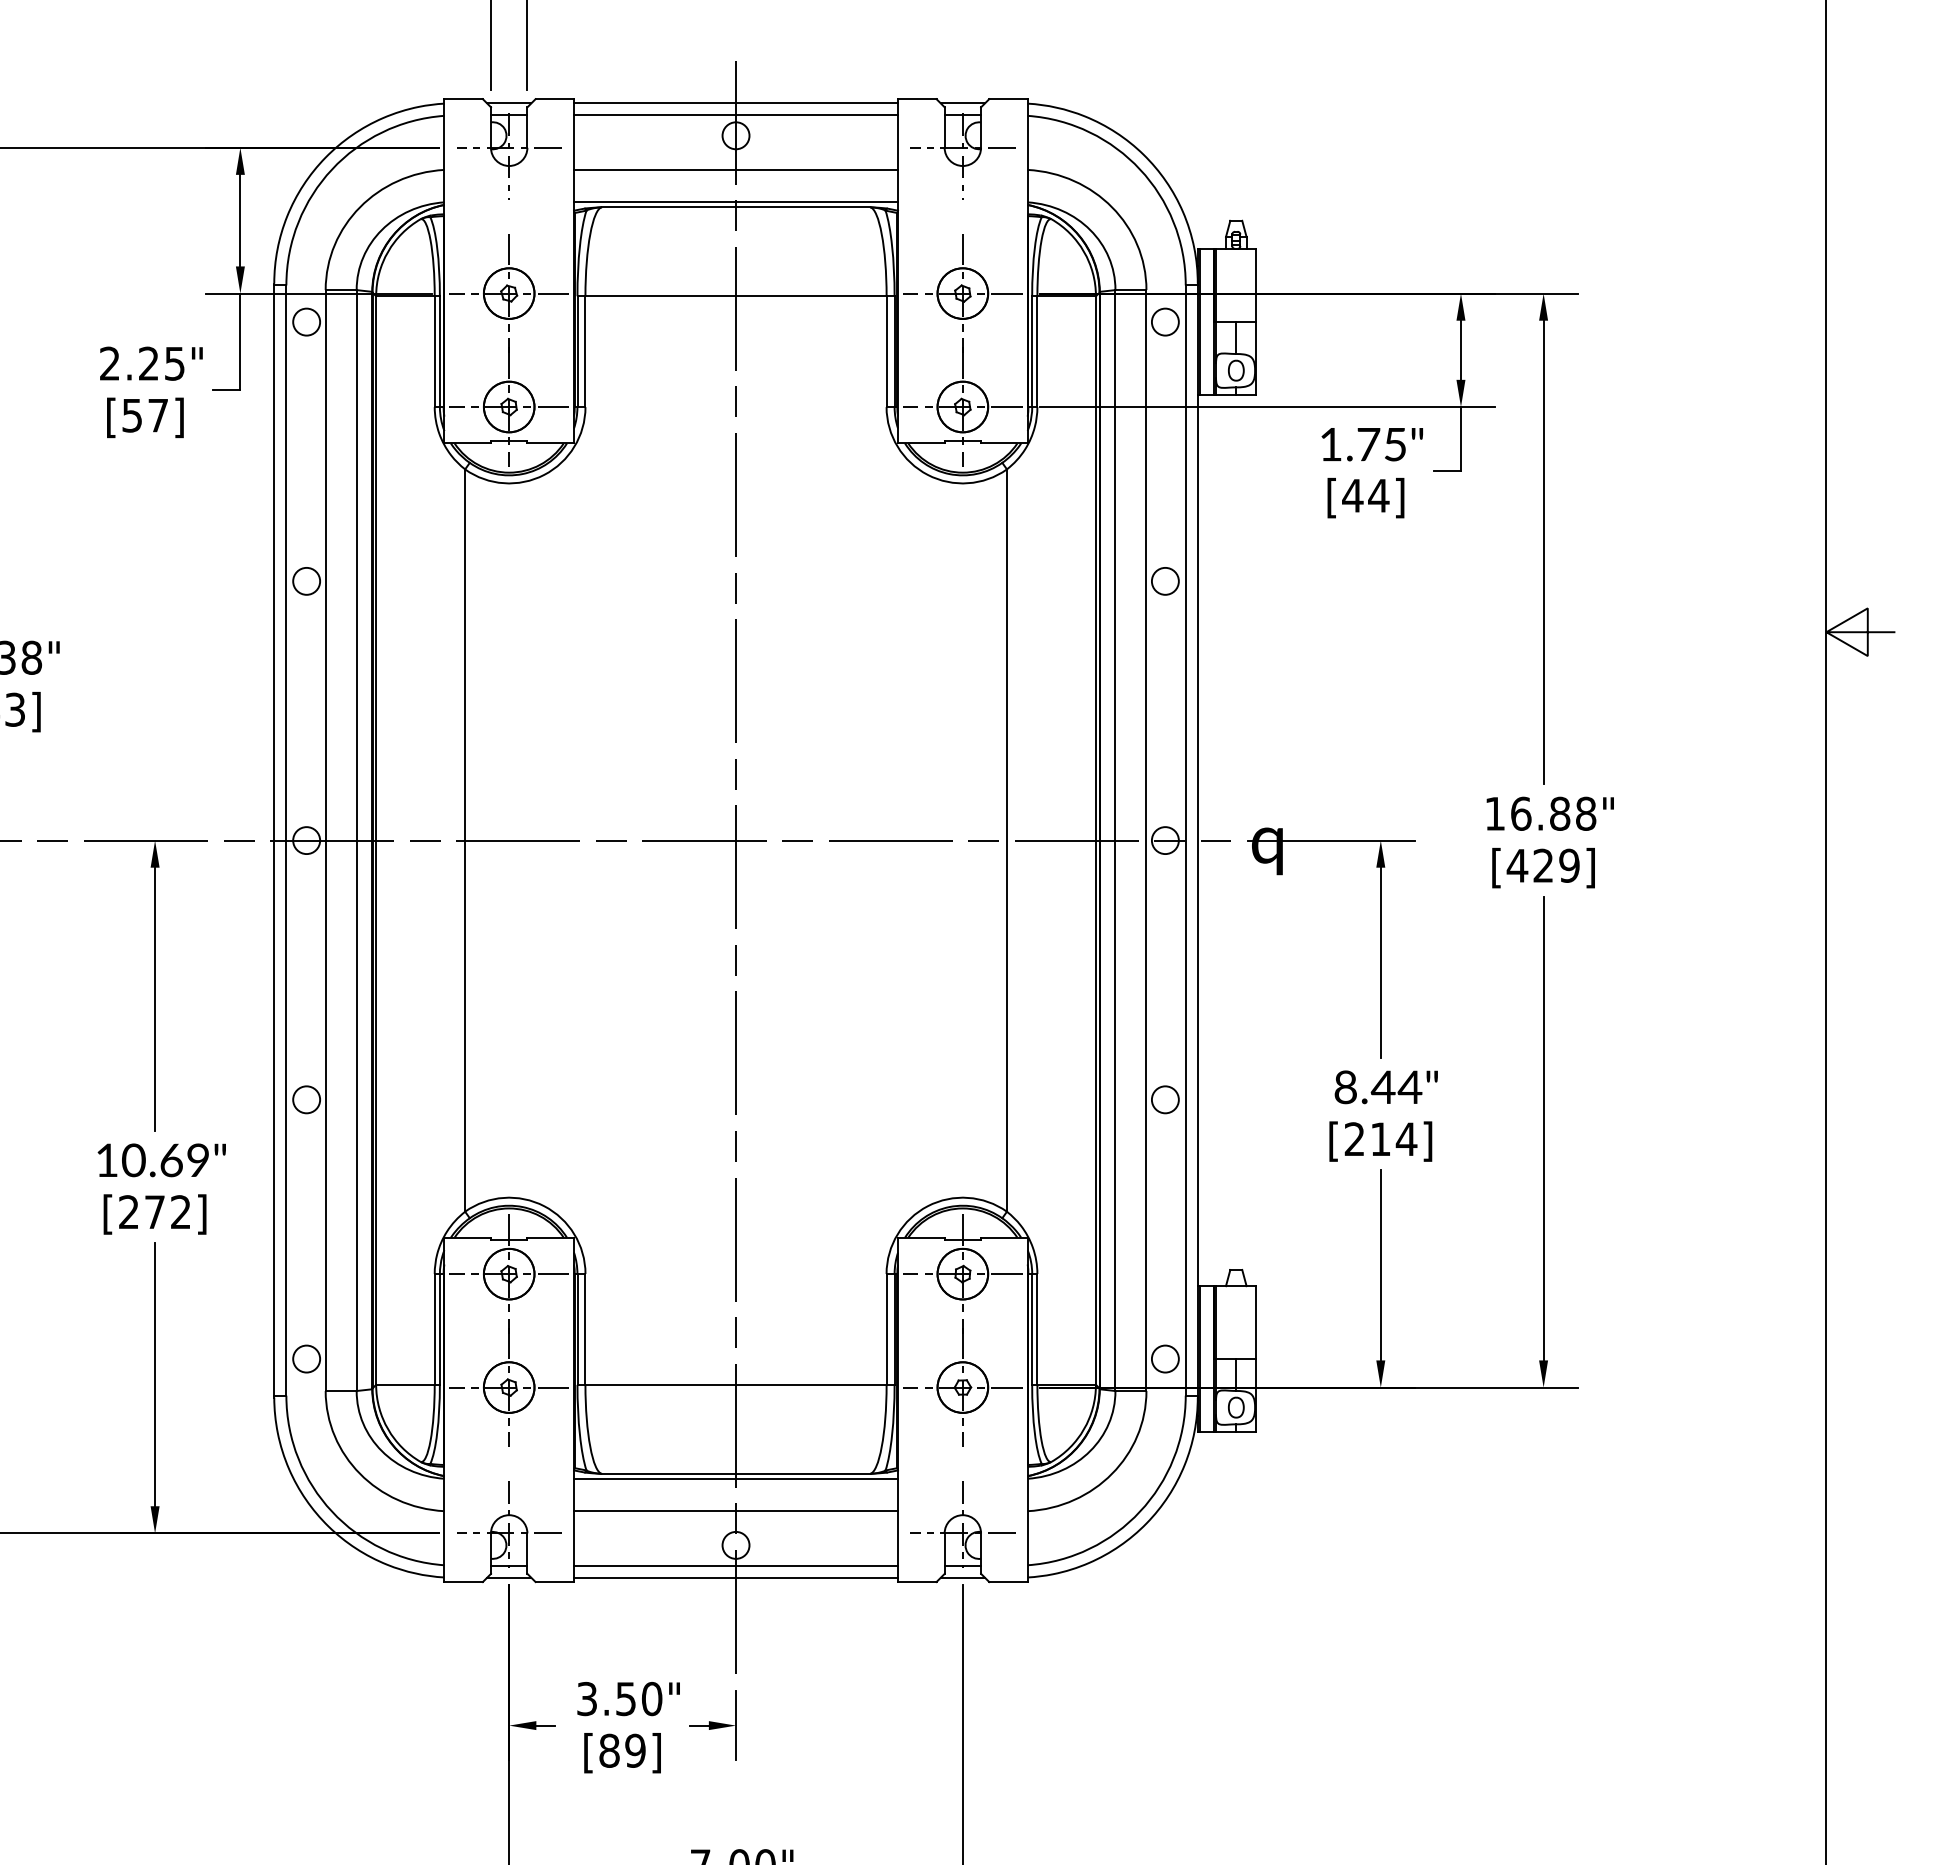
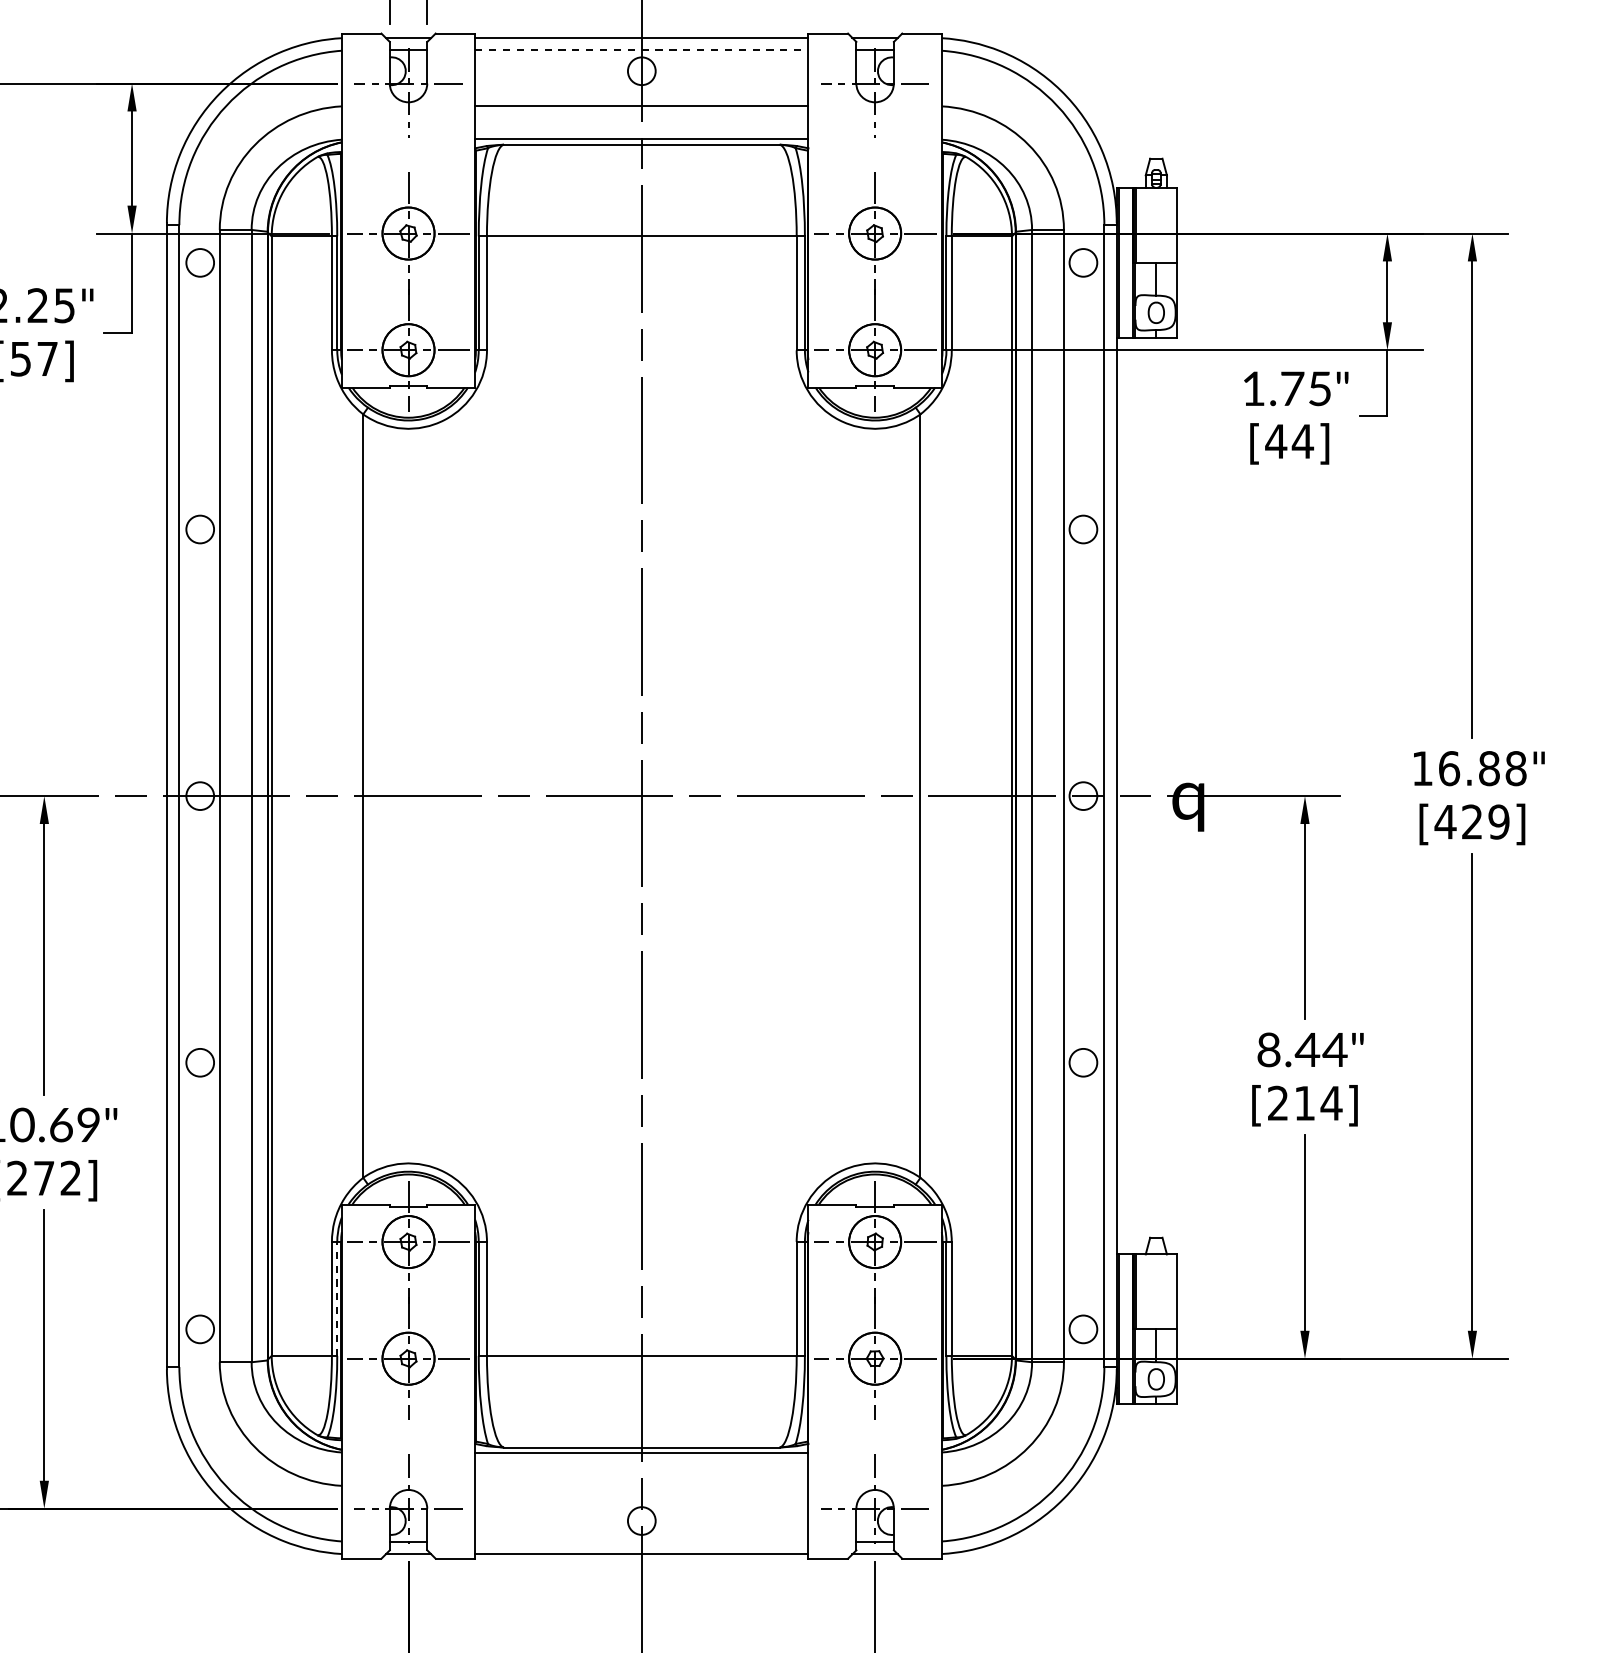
line: (736, 115) -> (642, 50), solid -> dashed
line: (439, 1328) -> (336, 1297), solid -> dashed
line: (736, 1511) -> (642, 1486), removed
line: (736, 1565) -> (642, 1541), removed

